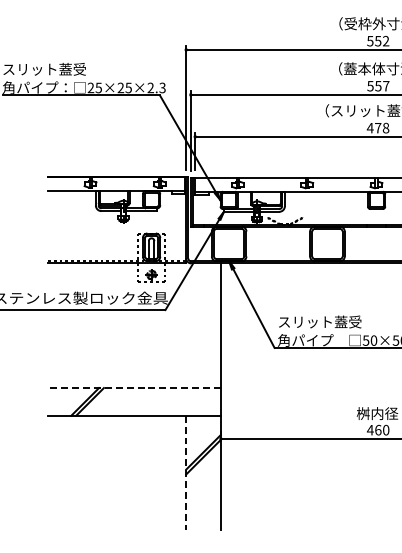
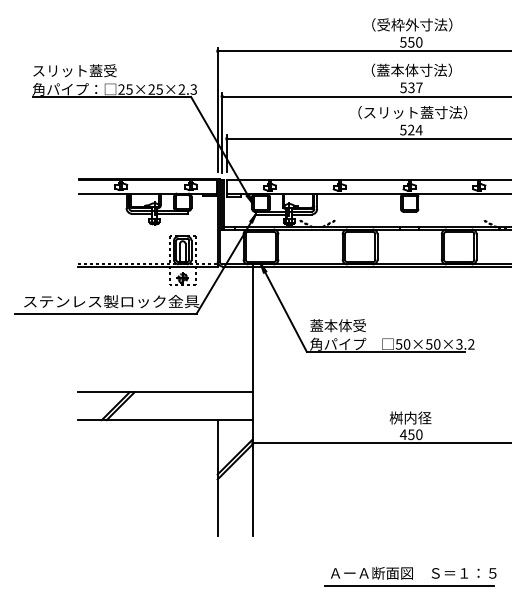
text: (386, 41) -> (419, 42), 552 -> 550
text: (378, 85) -> (411, 87), 557 -> 537
text: (377, 127) -> (410, 129), 478 -> 524
text: (319, 321) -> (352, 325), スリット蓋受 -> 蓋本体受
line: (133, 388) -> (164, 392), dashed -> solid
text: (378, 429) -> (411, 434), 460 -> 450
line: (186, 472) -> (217, 477), dashed -> solid

